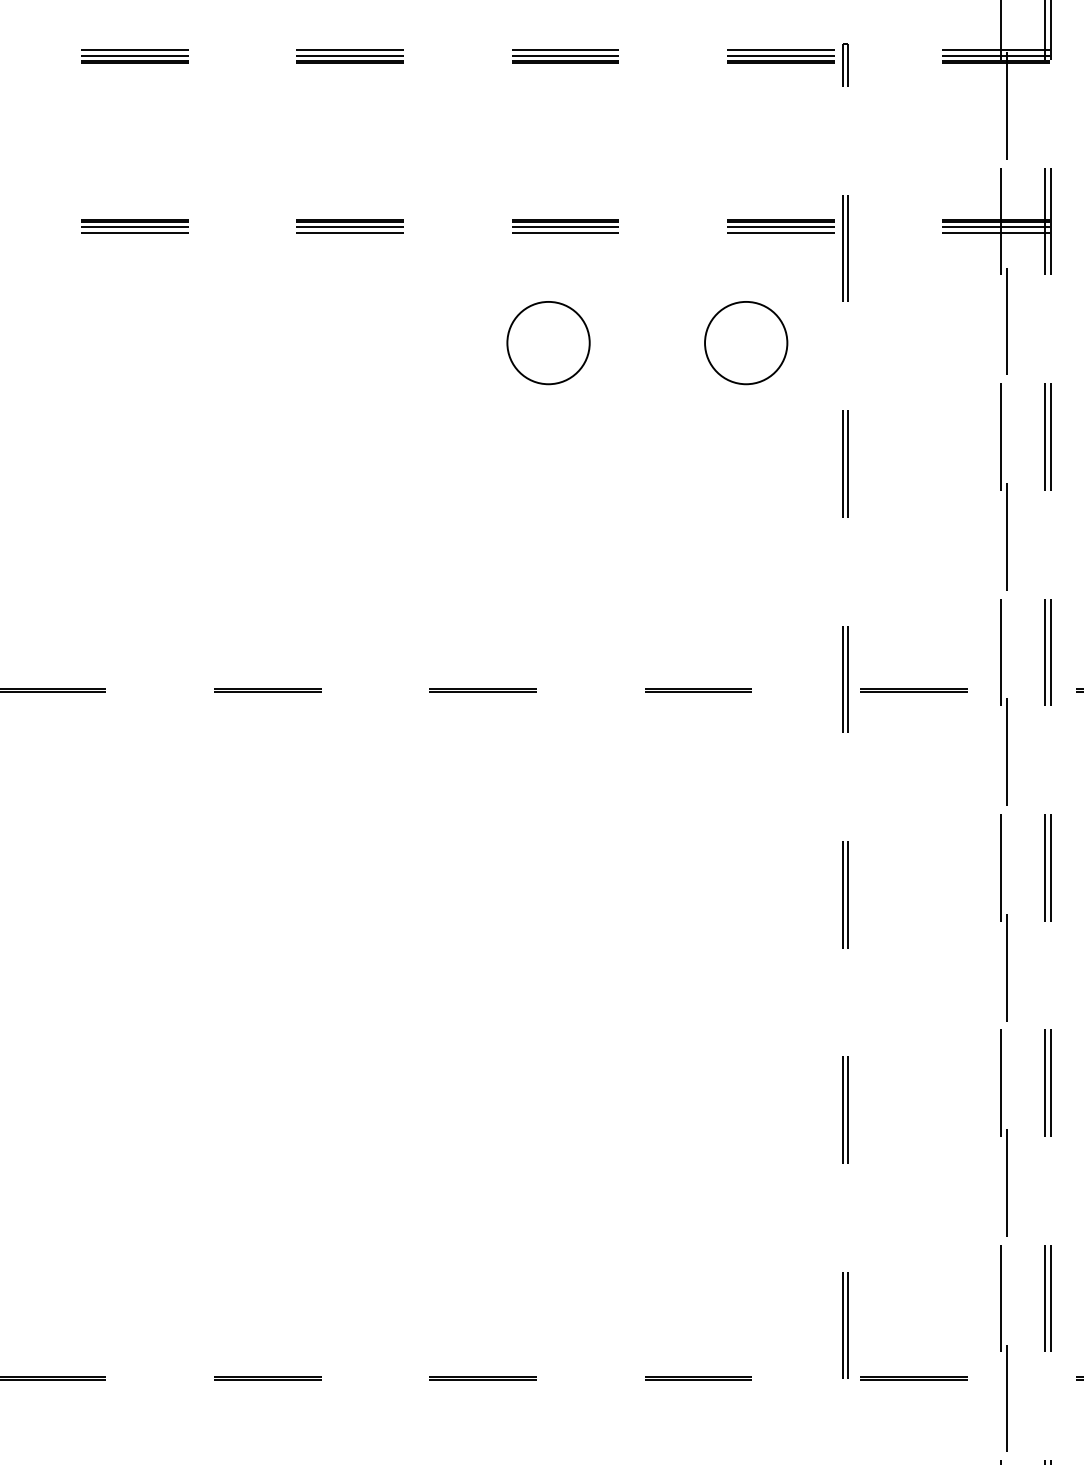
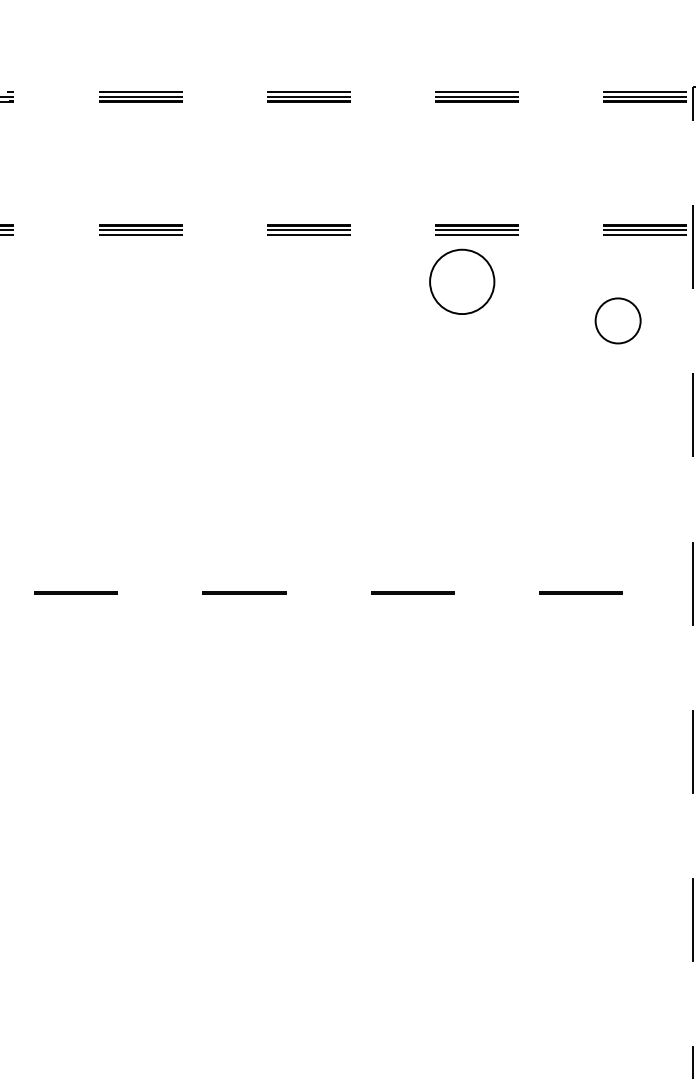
circle: (746, 342) -> (618, 320), size x0.7
circle: (548, 343) -> (462, 282), moved

